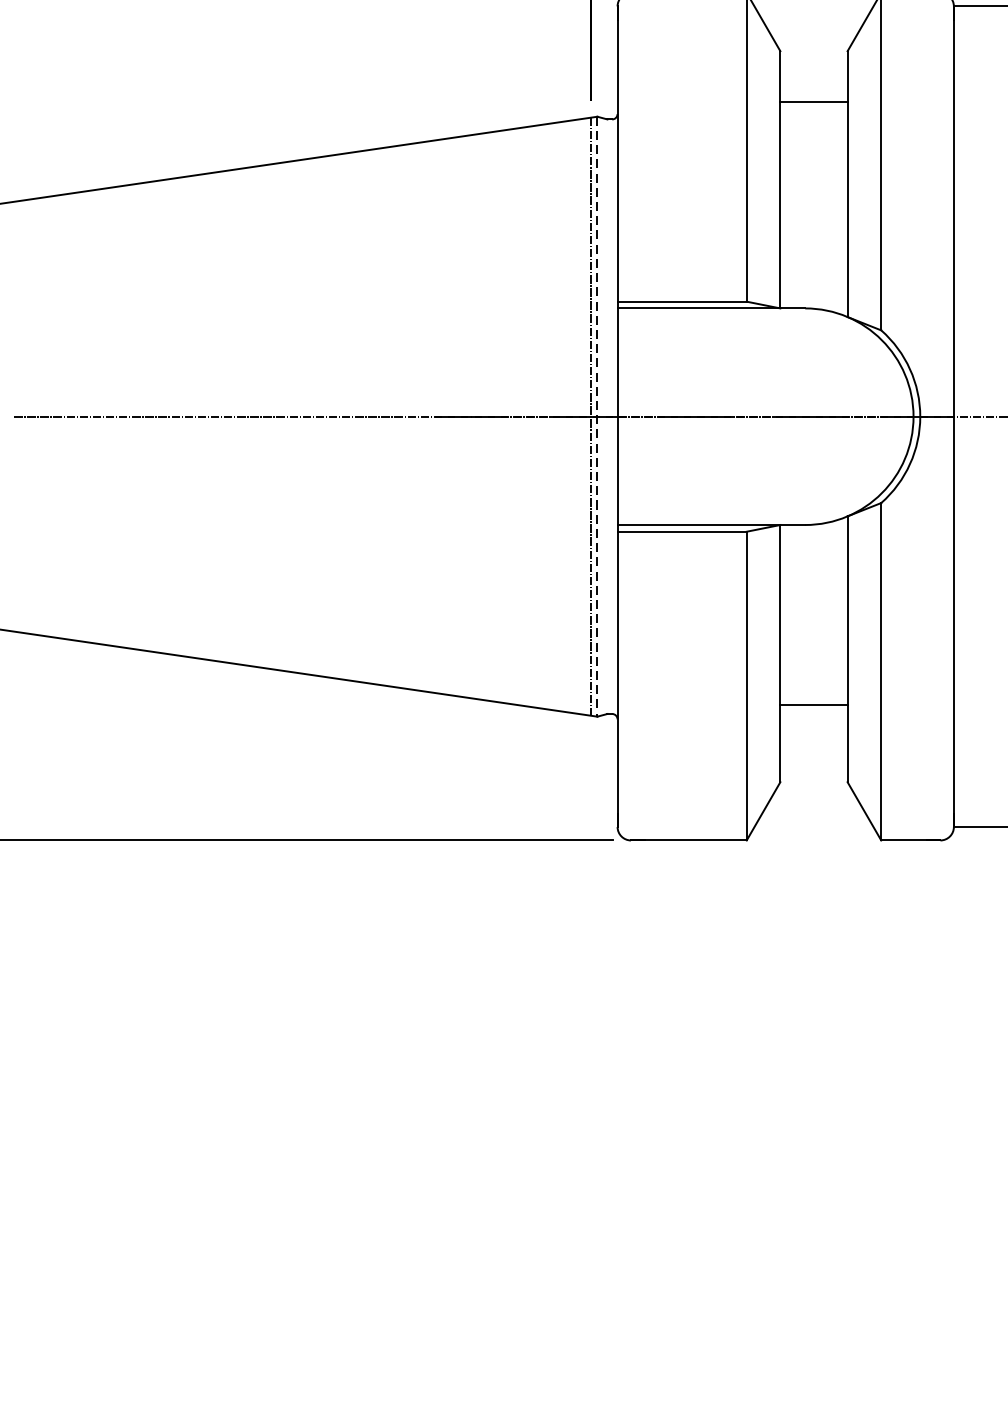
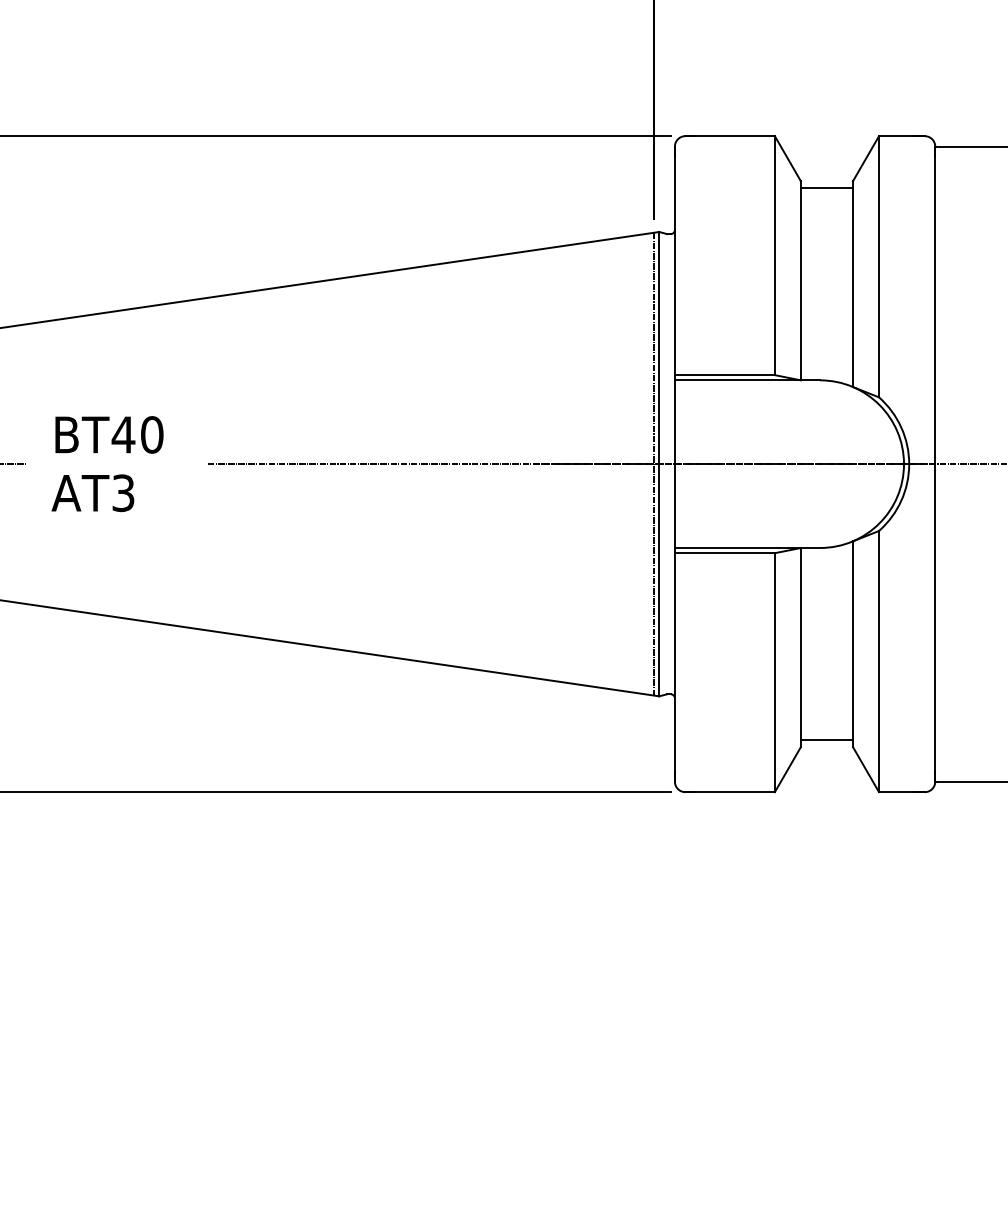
line: (813, 101) -> (826, 188), moved
line: (597, 417) -> (659, 464), dashed -> solid
line: (813, 705) -> (826, 740), moved

